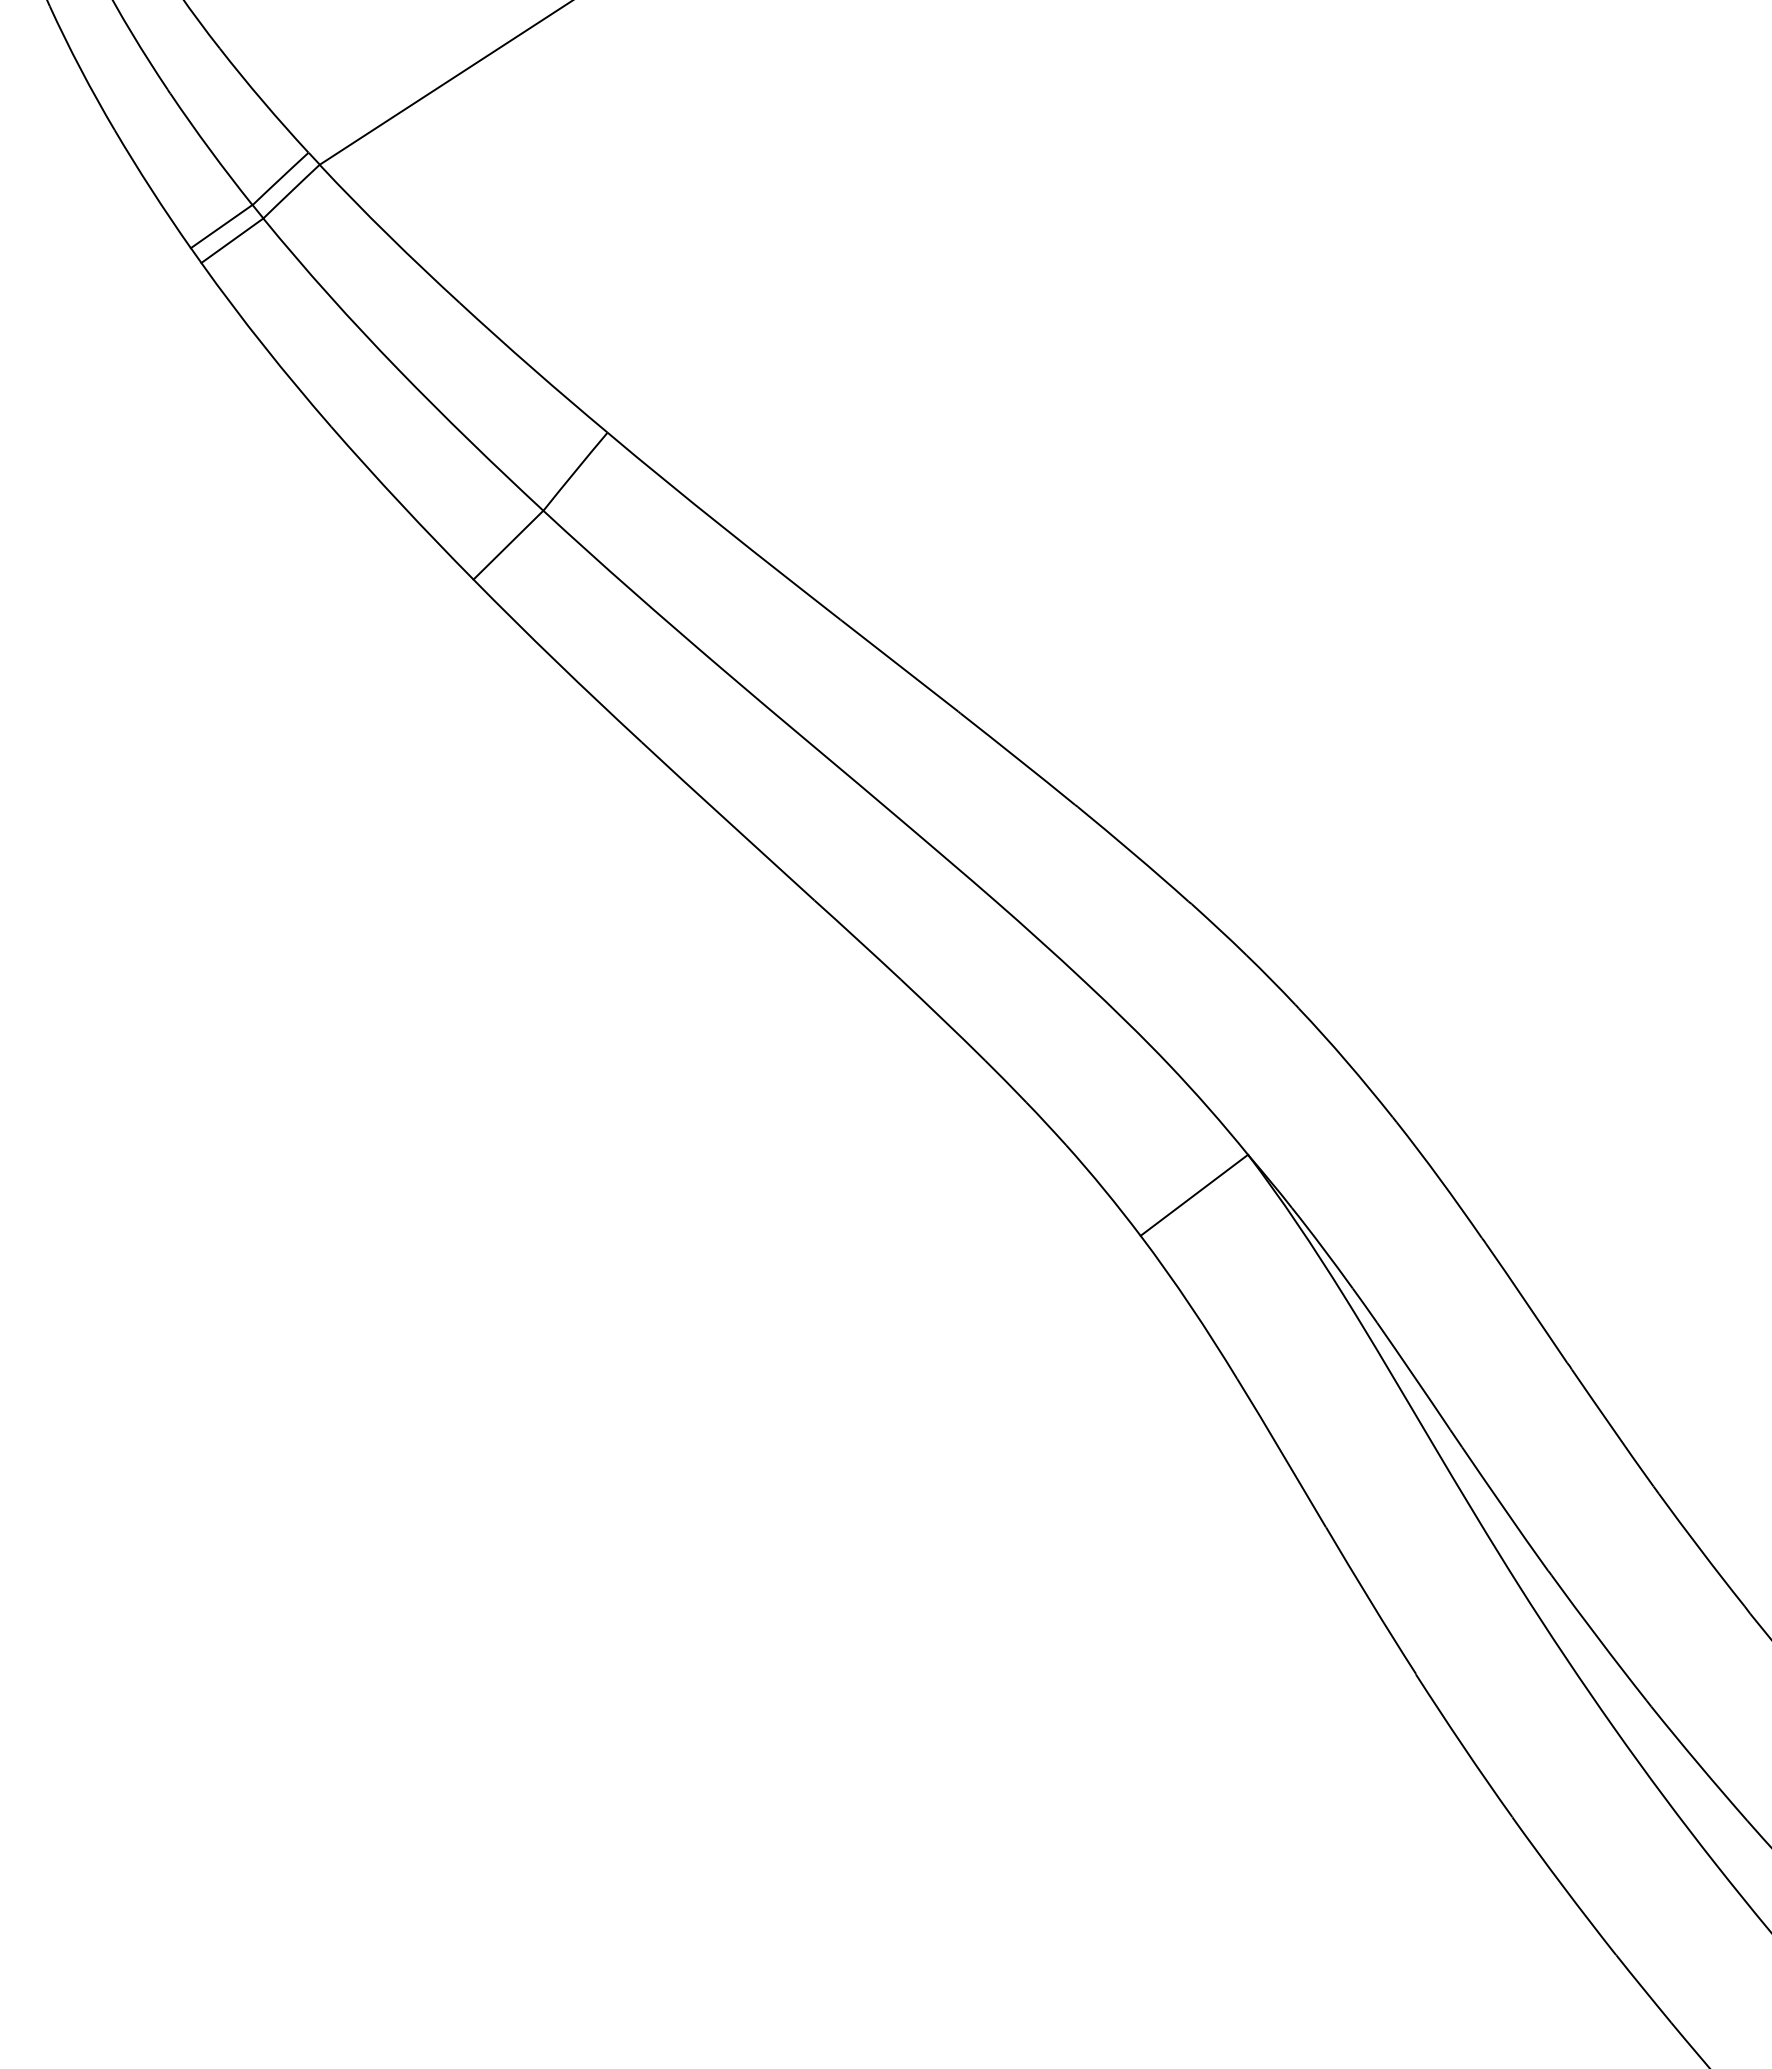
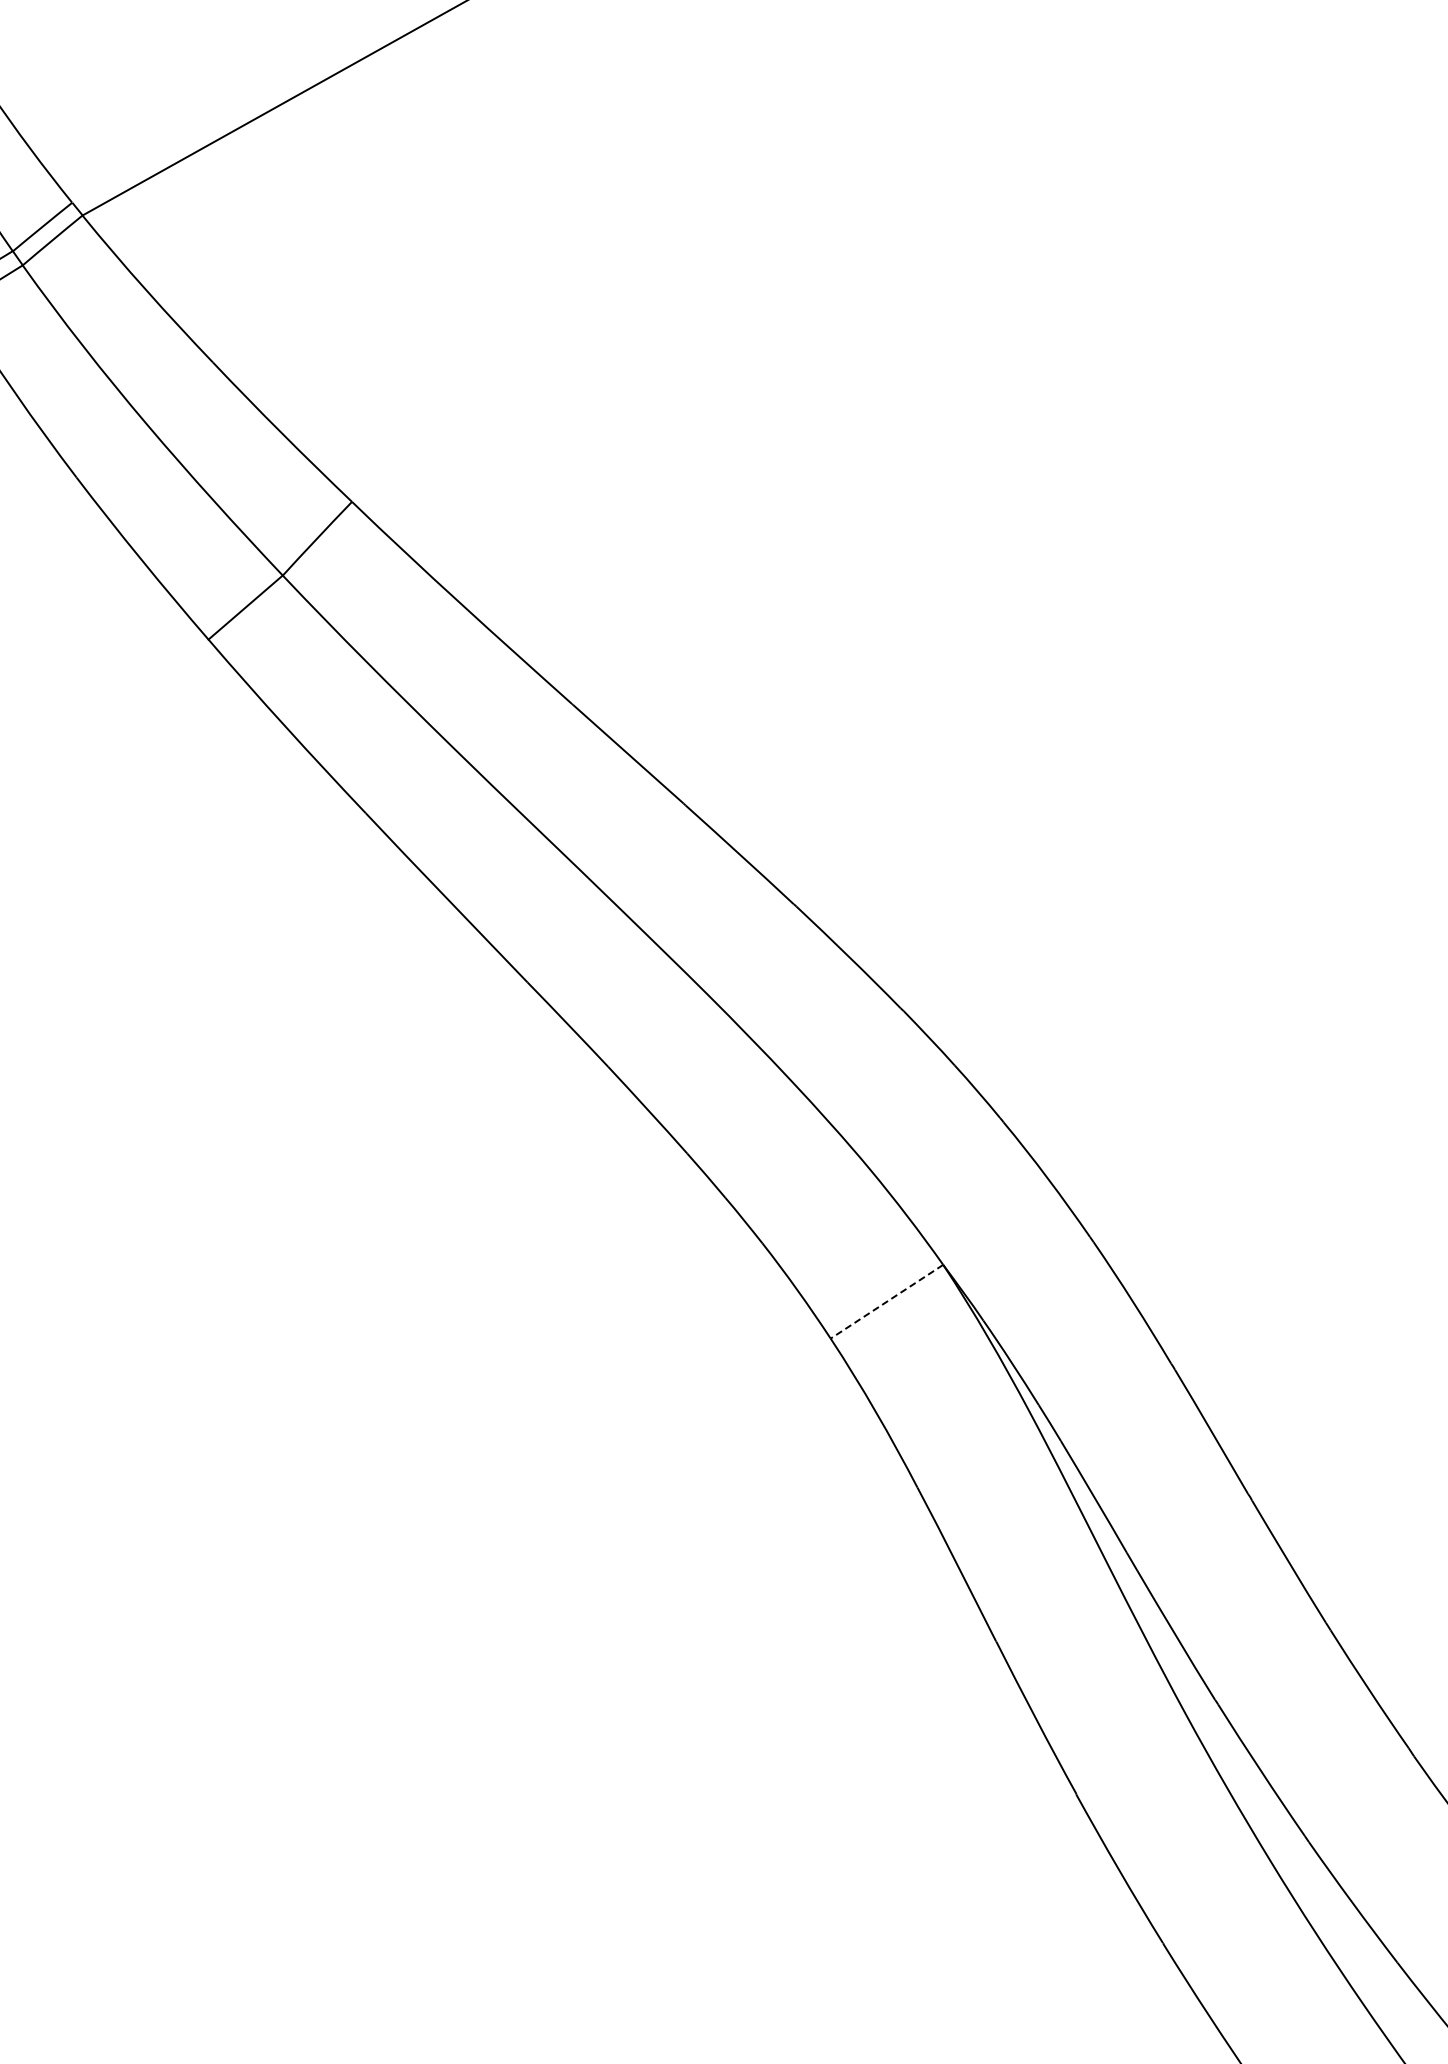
line: (1193, 1195) -> (886, 1301), solid -> dashed

